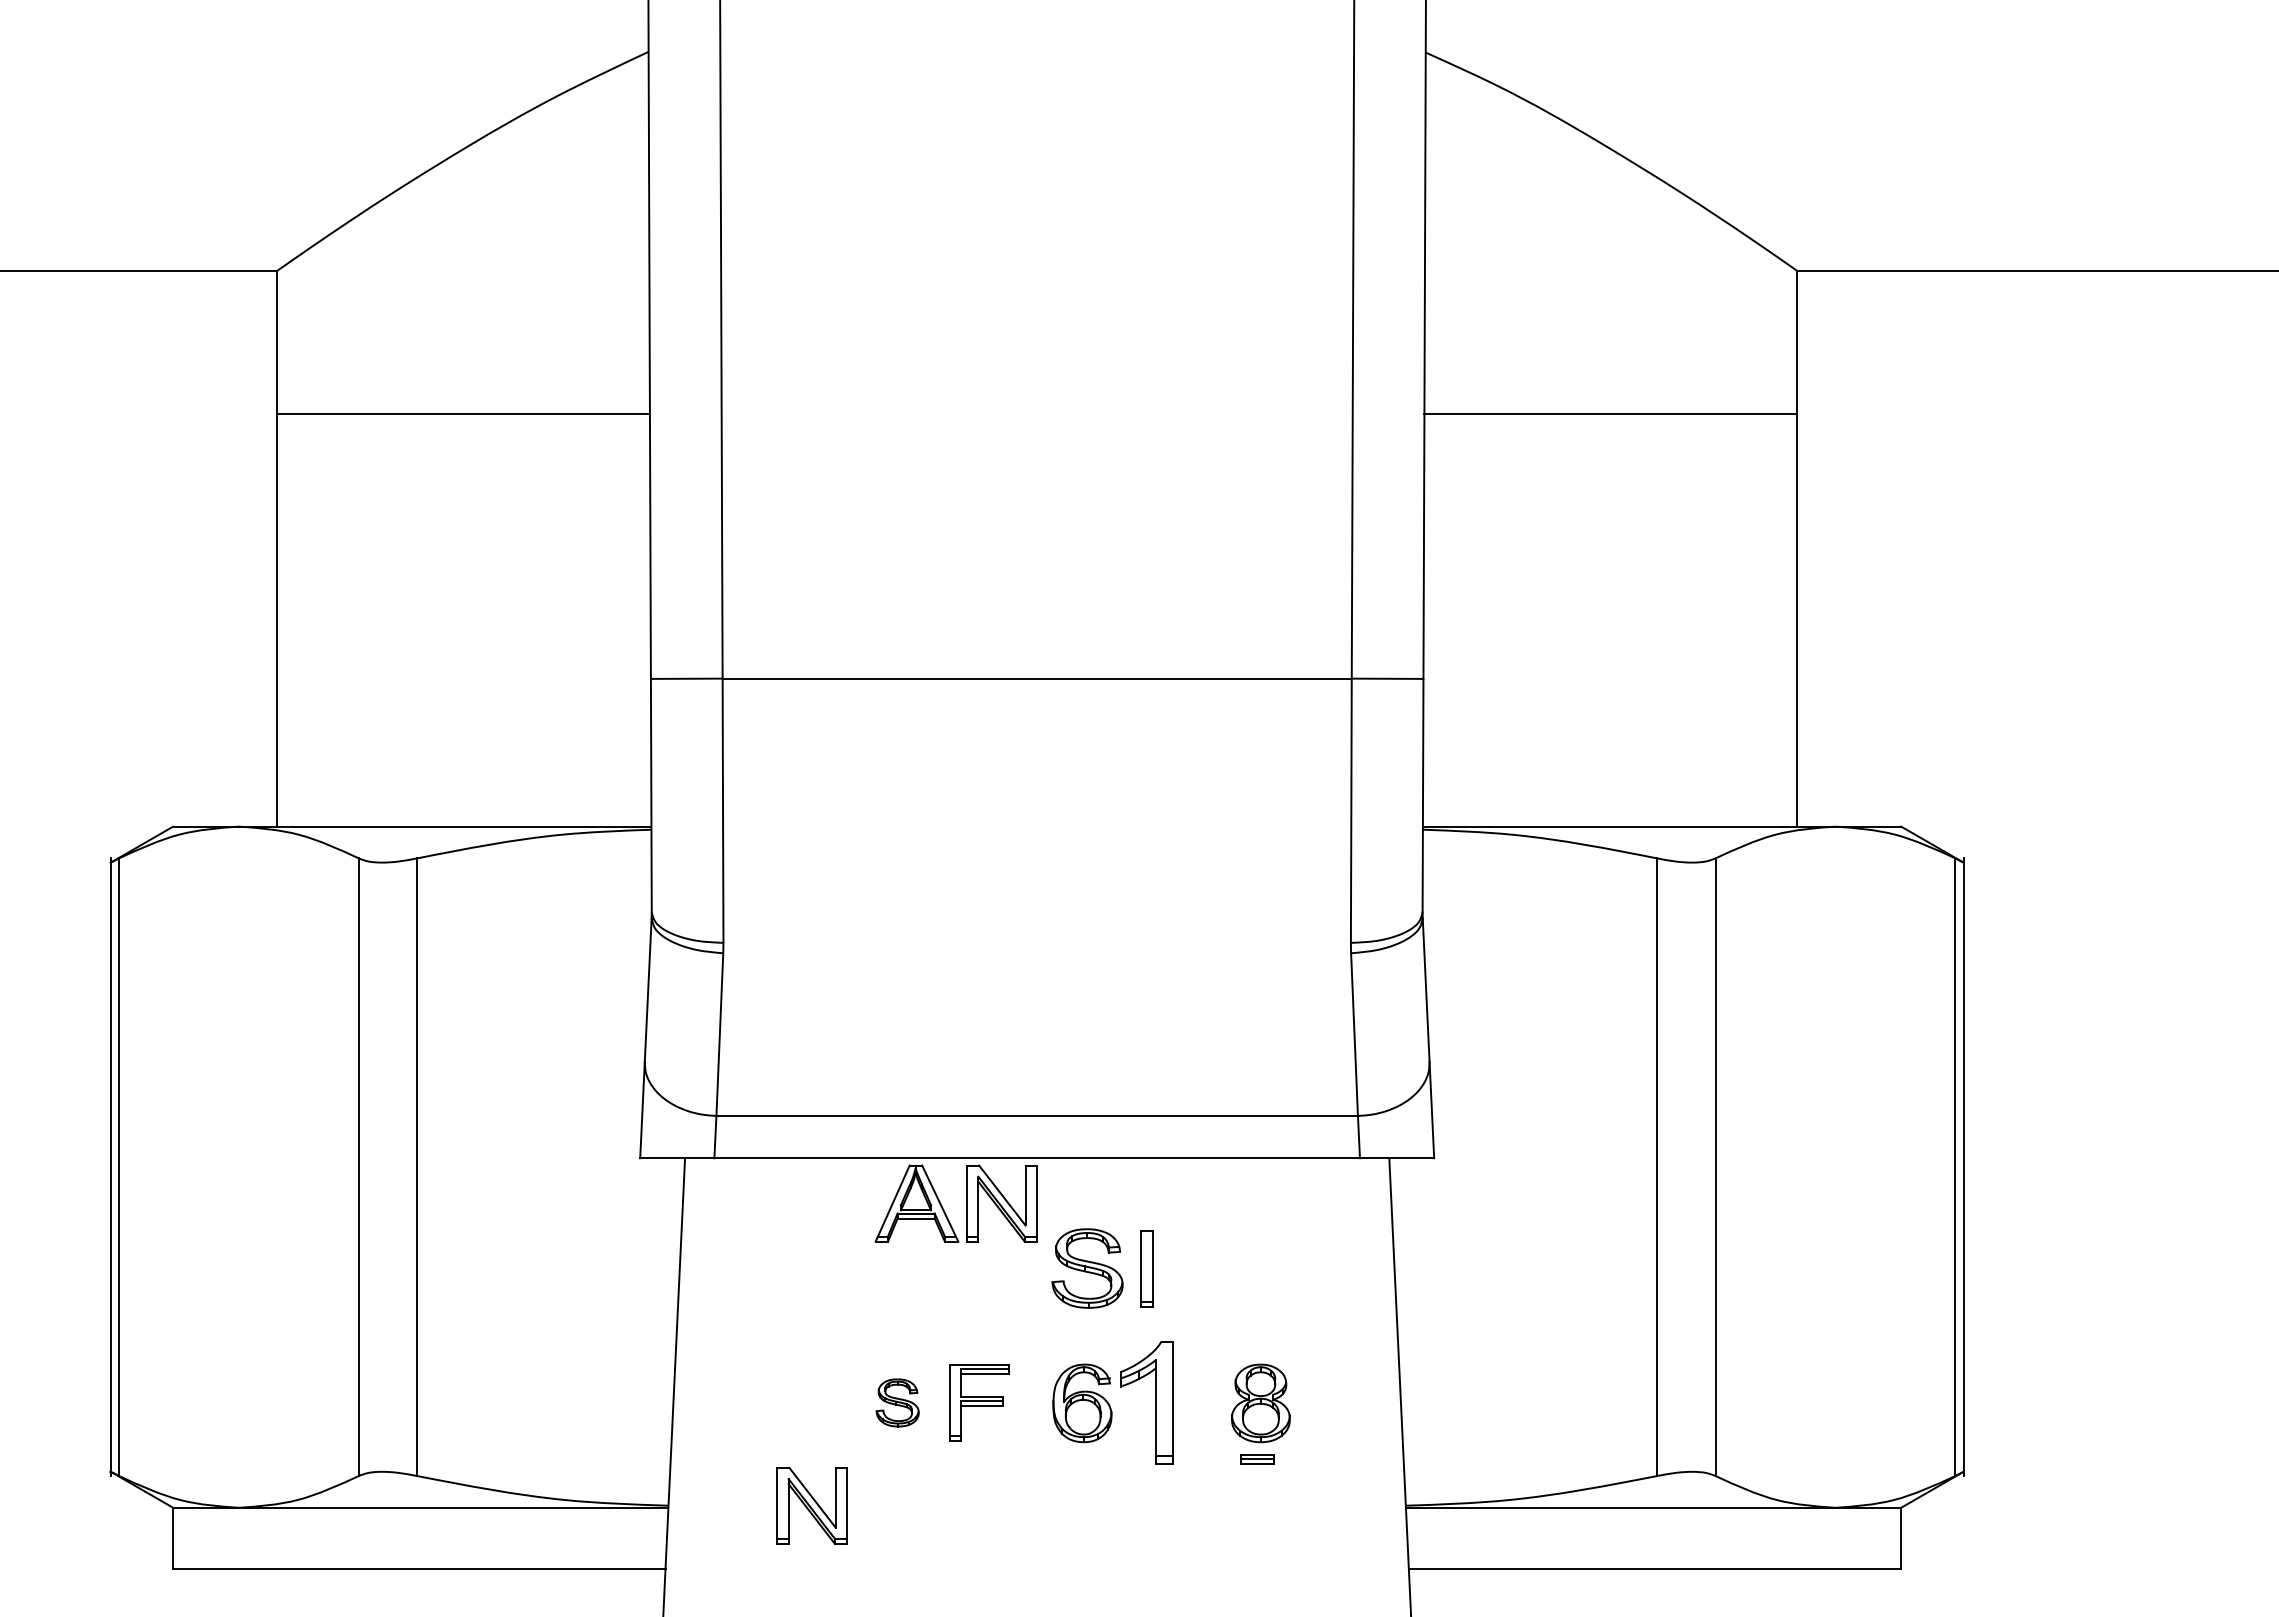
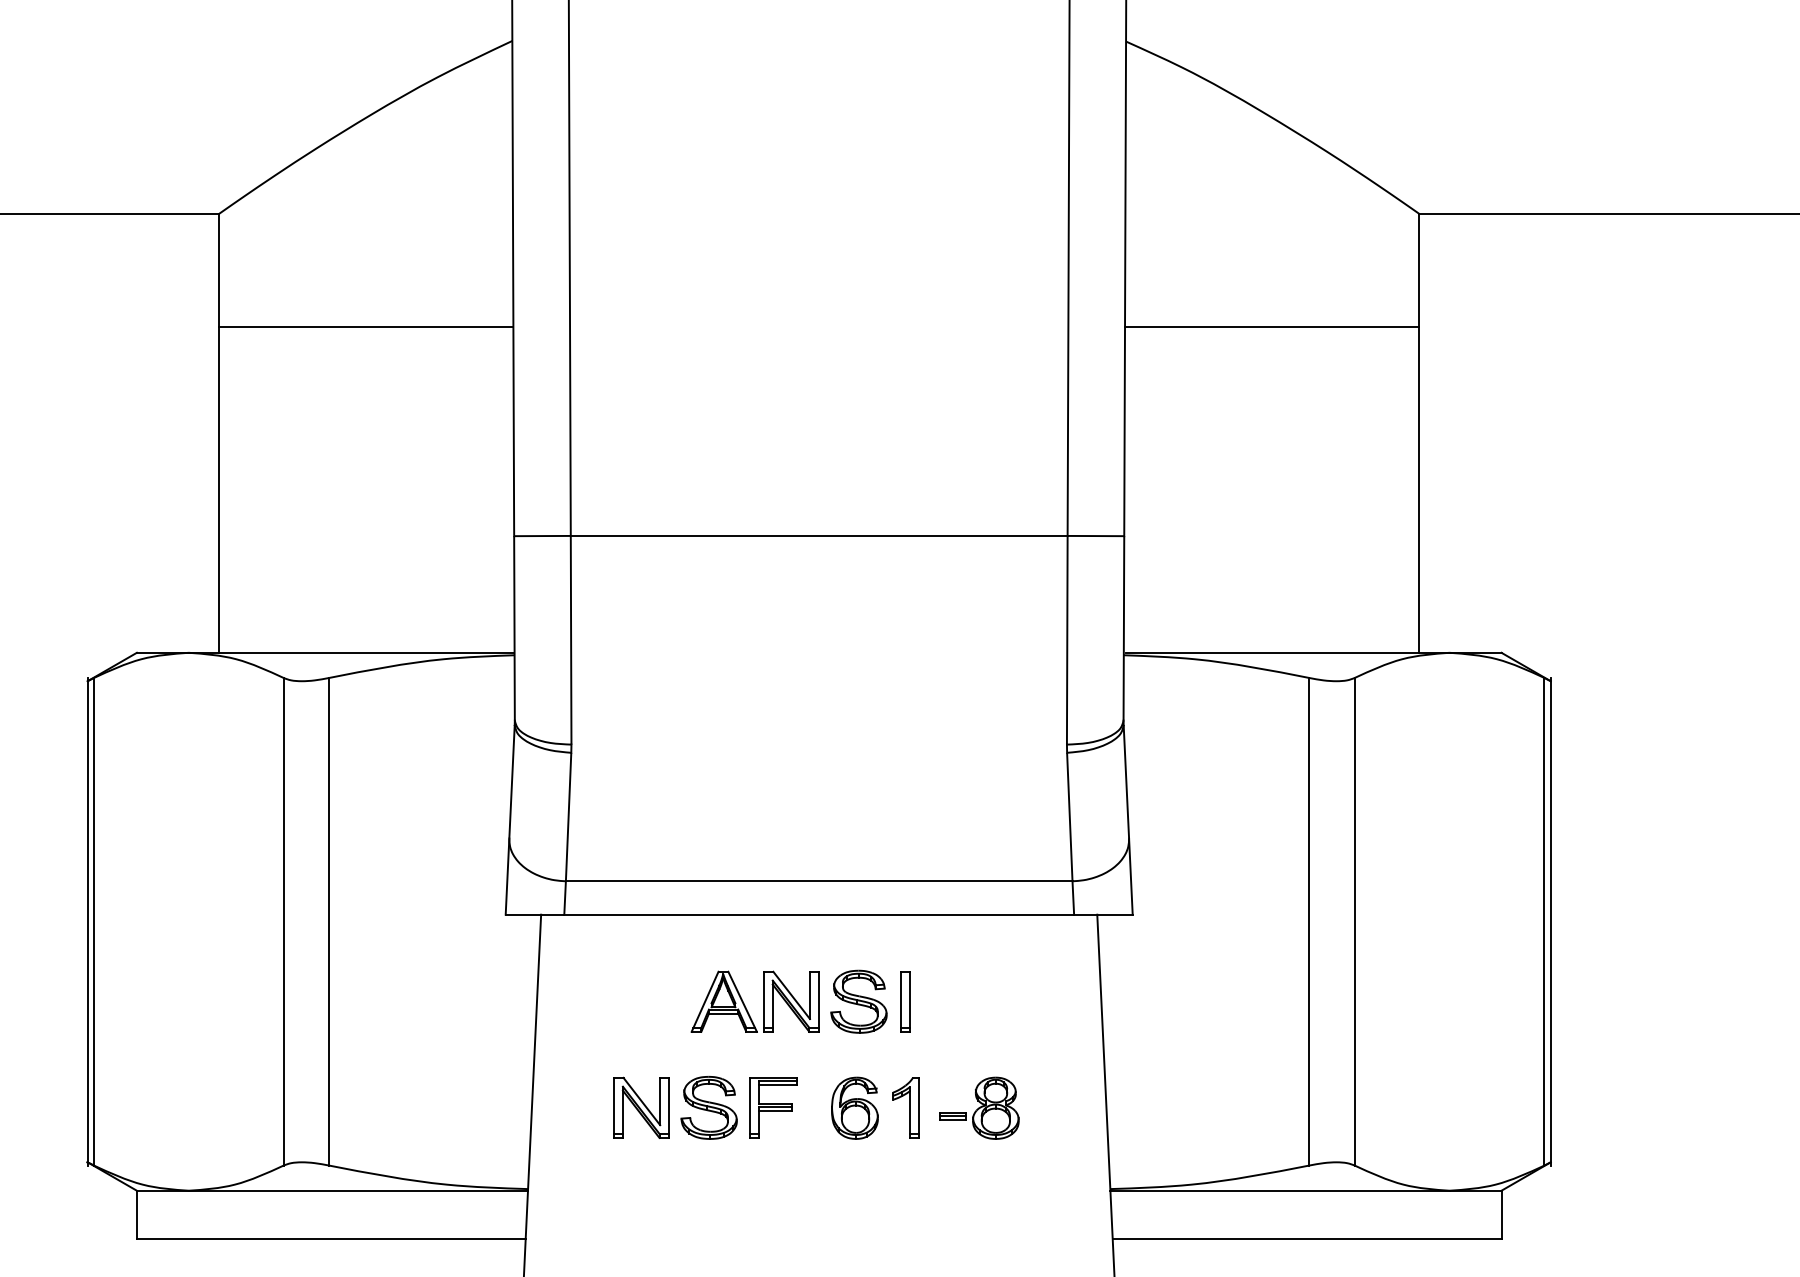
part: (966, 1203) -> (763, 1001), moved
part: (897, 1402) -> (708, 1107), size x1.67
part: (1146, 1402) -> (905, 1107), size x0.62
part: (1257, 1459) -> (952, 1116), moved
part: (811, 1505) -> (640, 1107), moved

